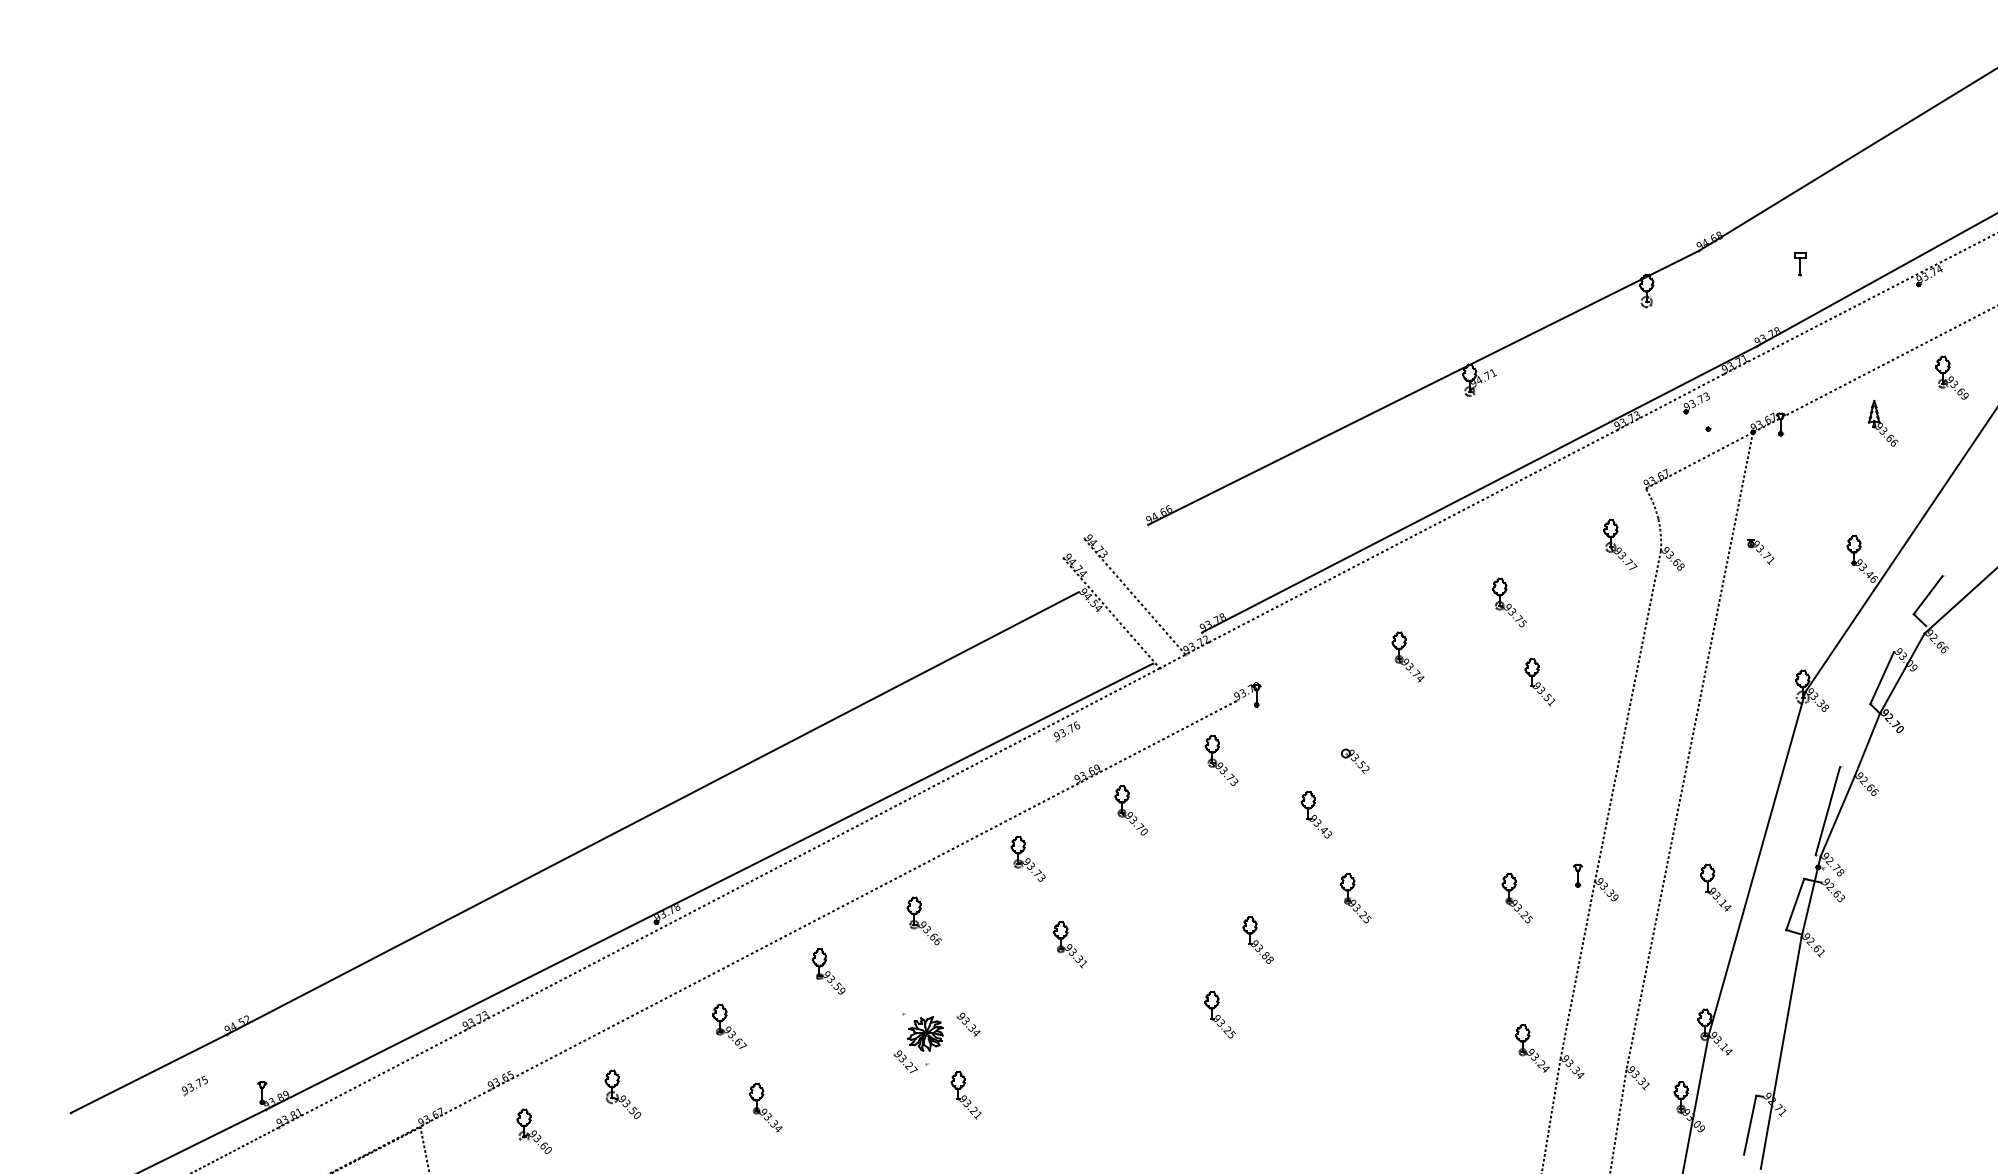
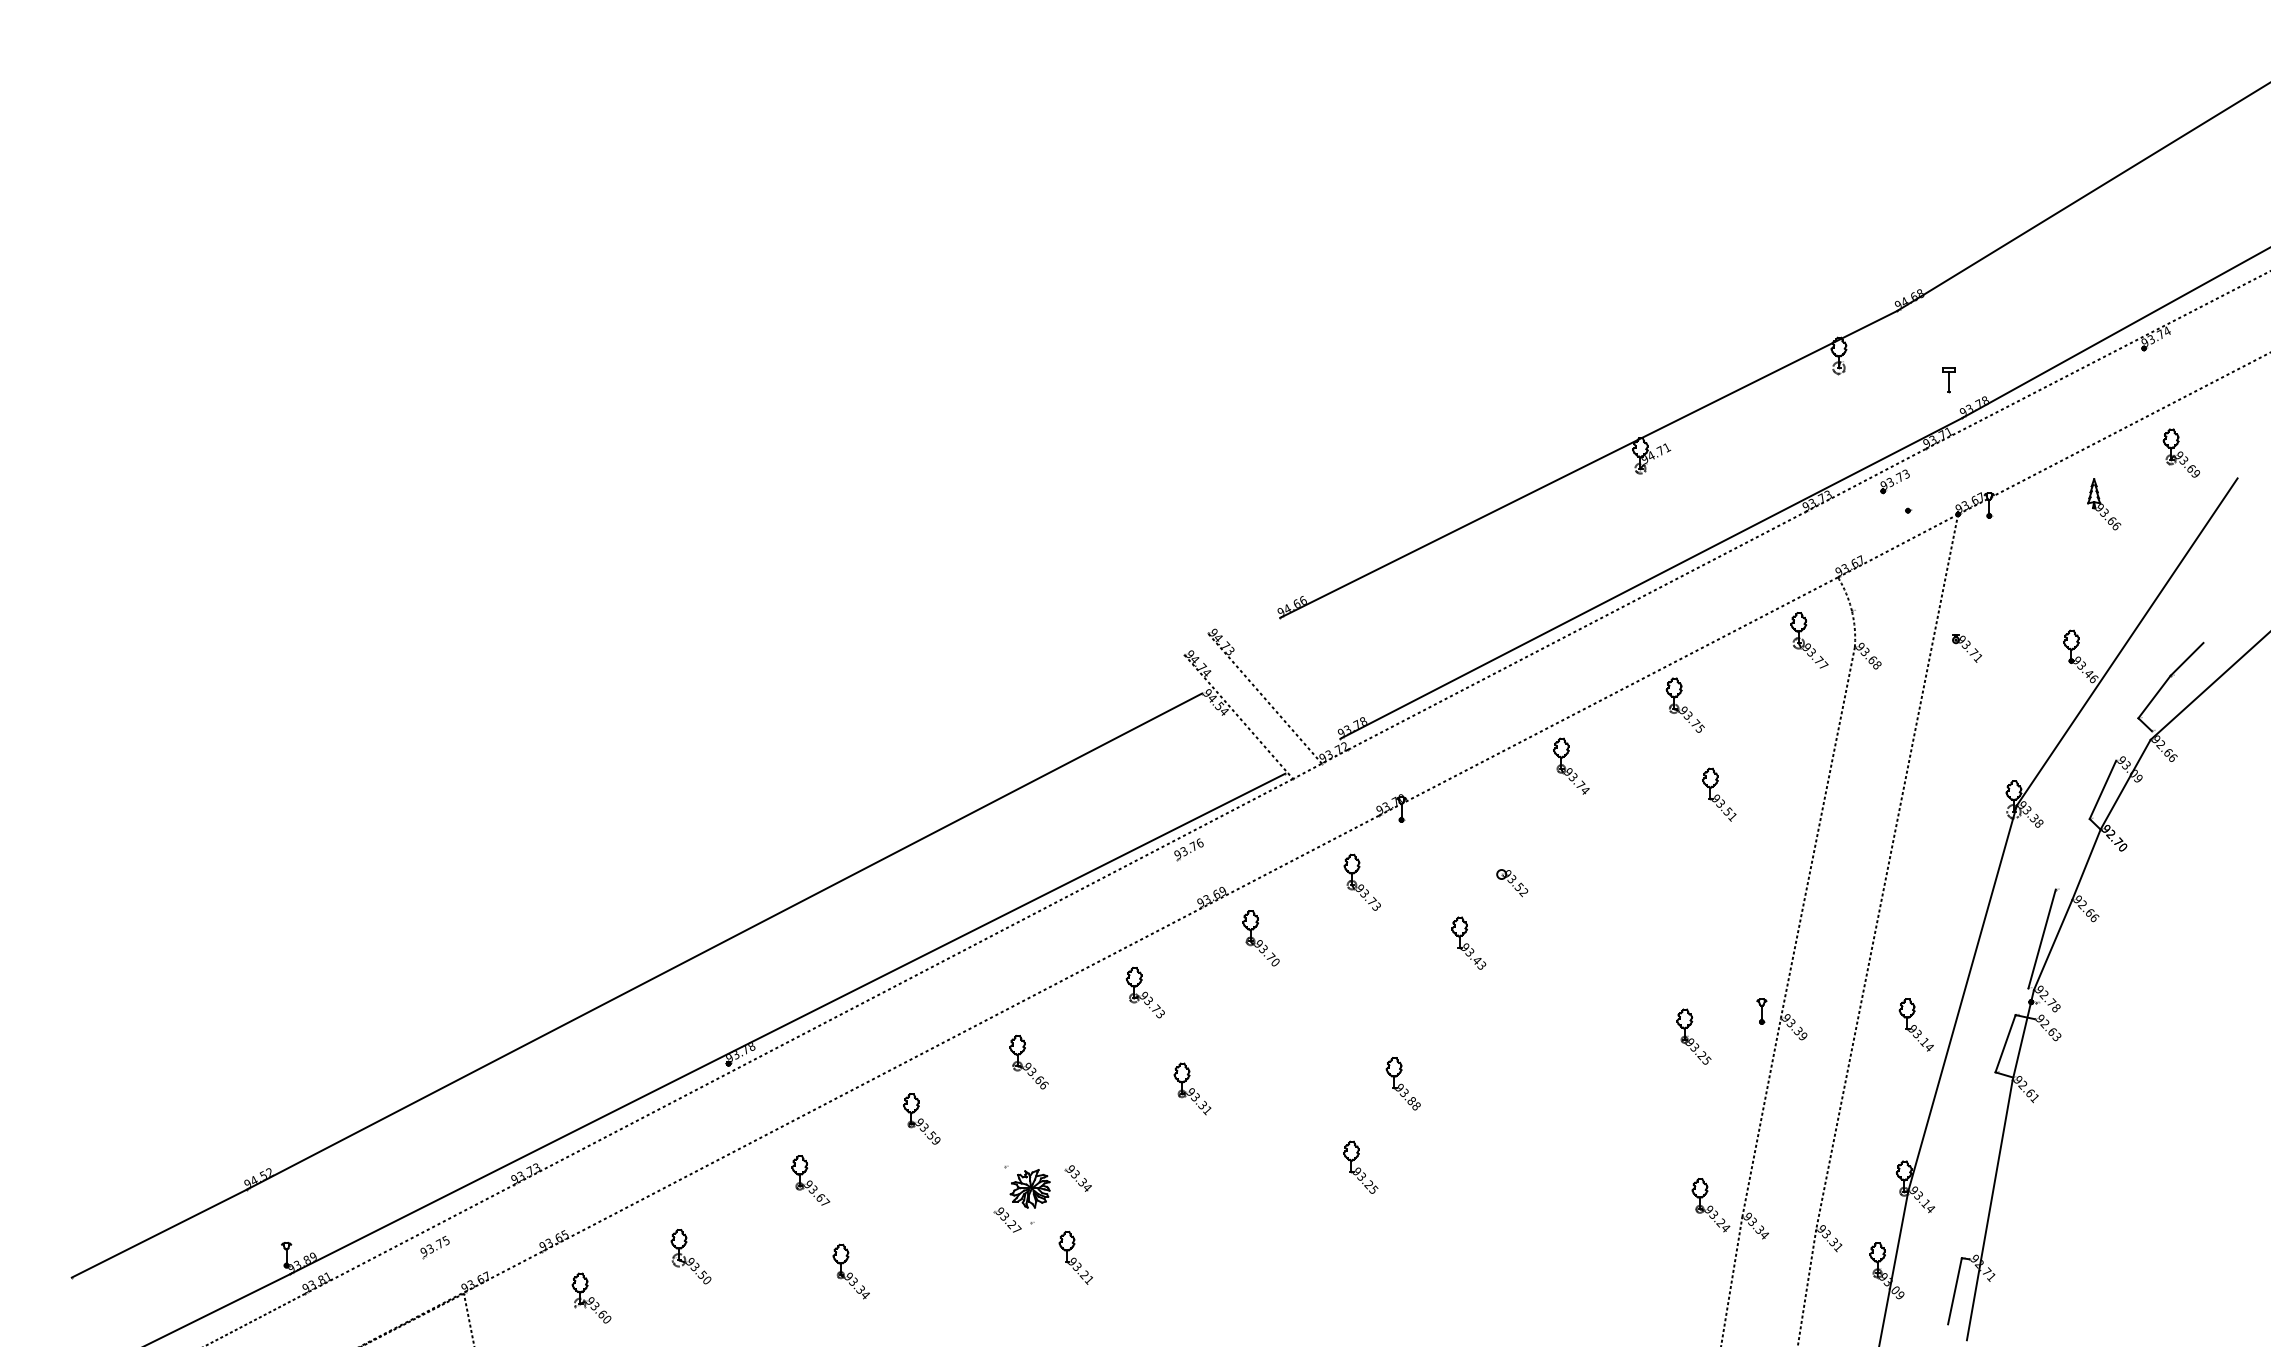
part: (1799, 264) -> (1948, 380), moved
line: (1956, 560) -> (2186, 658), added
line: (1441, 594) -> (1608, 696), added
part: (1355, 898) -> (1512, 1036), removed
part: (194, 1086) -> (434, 1247), moved

